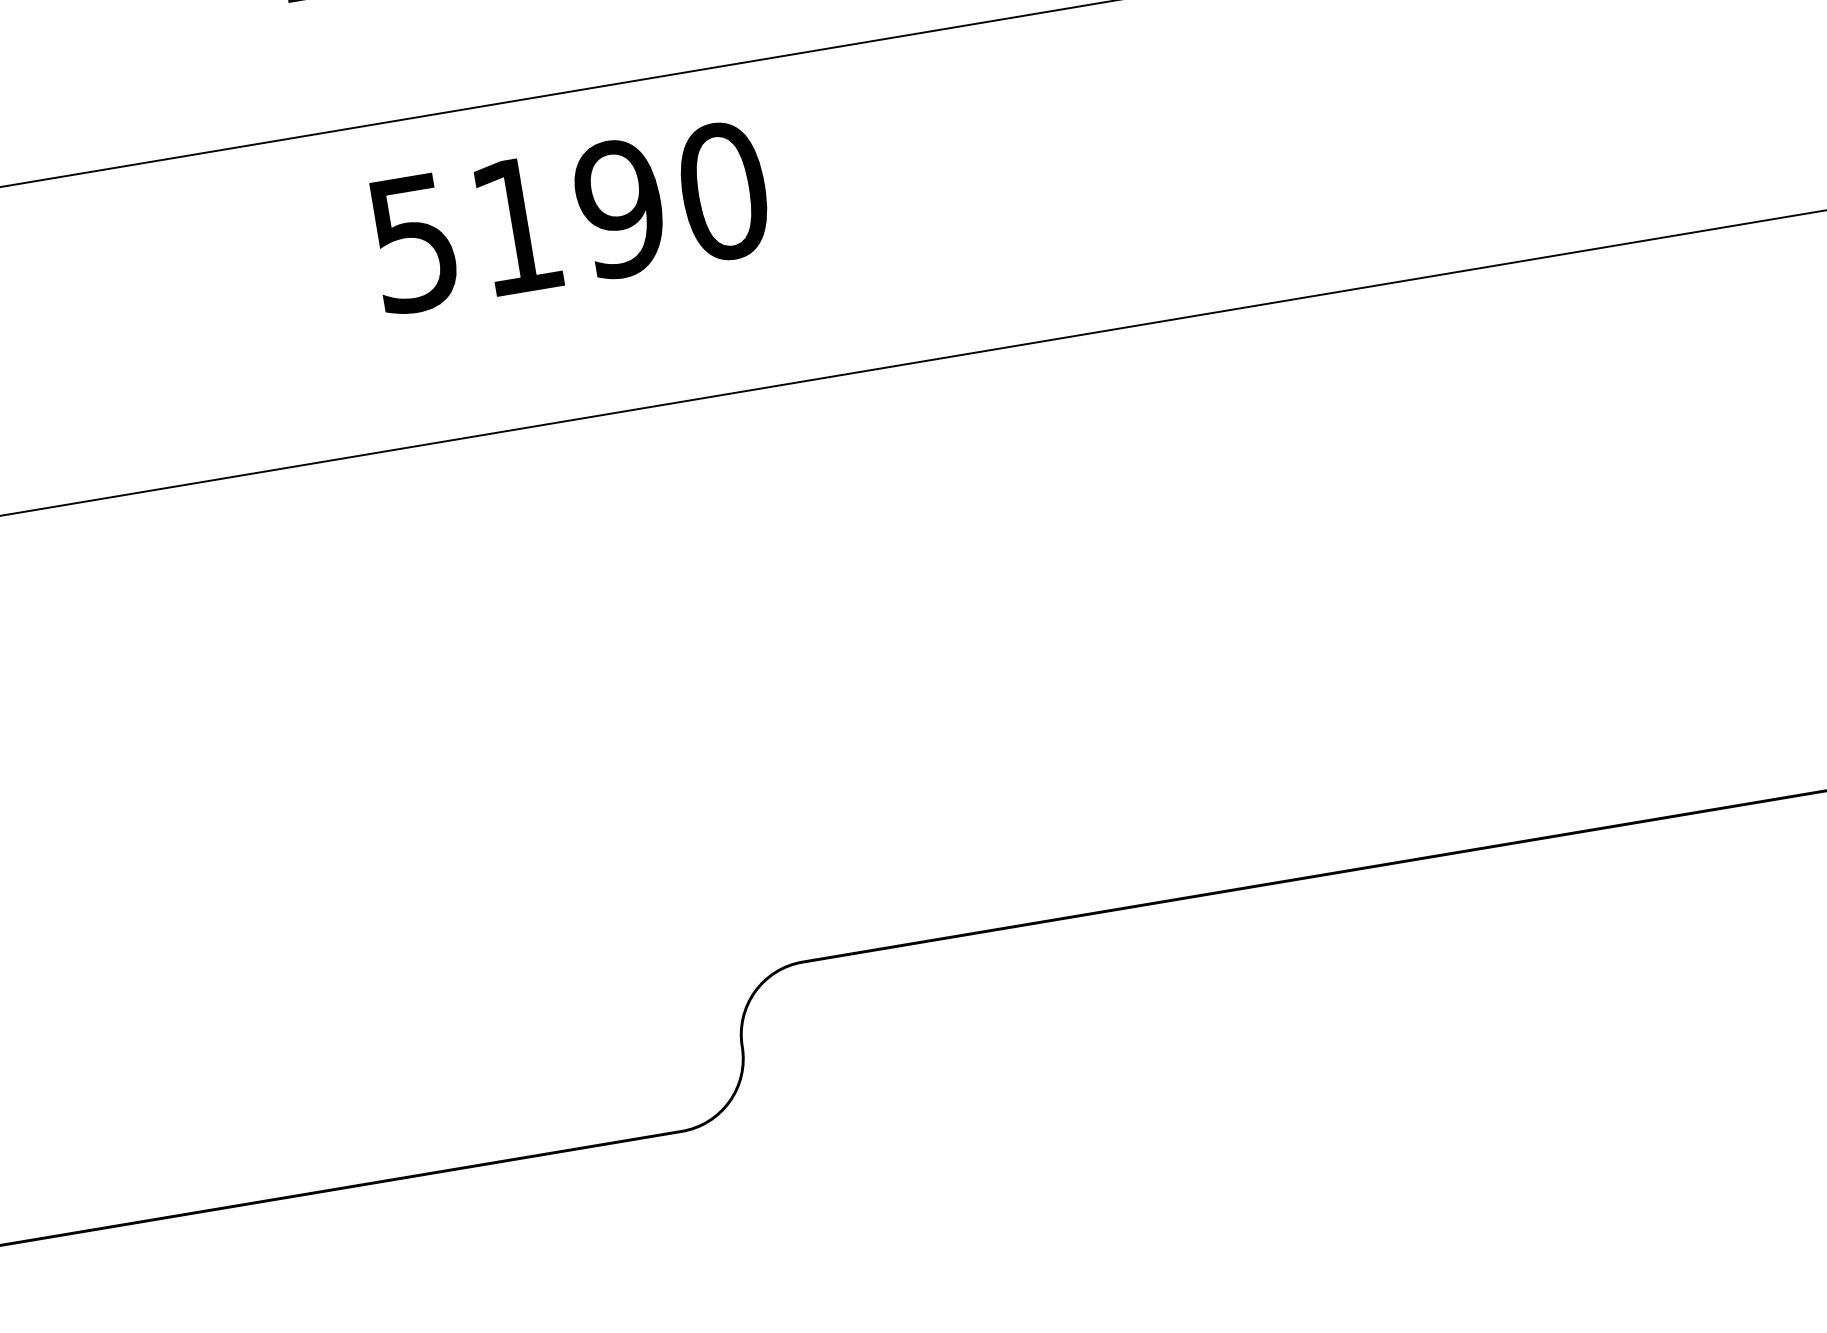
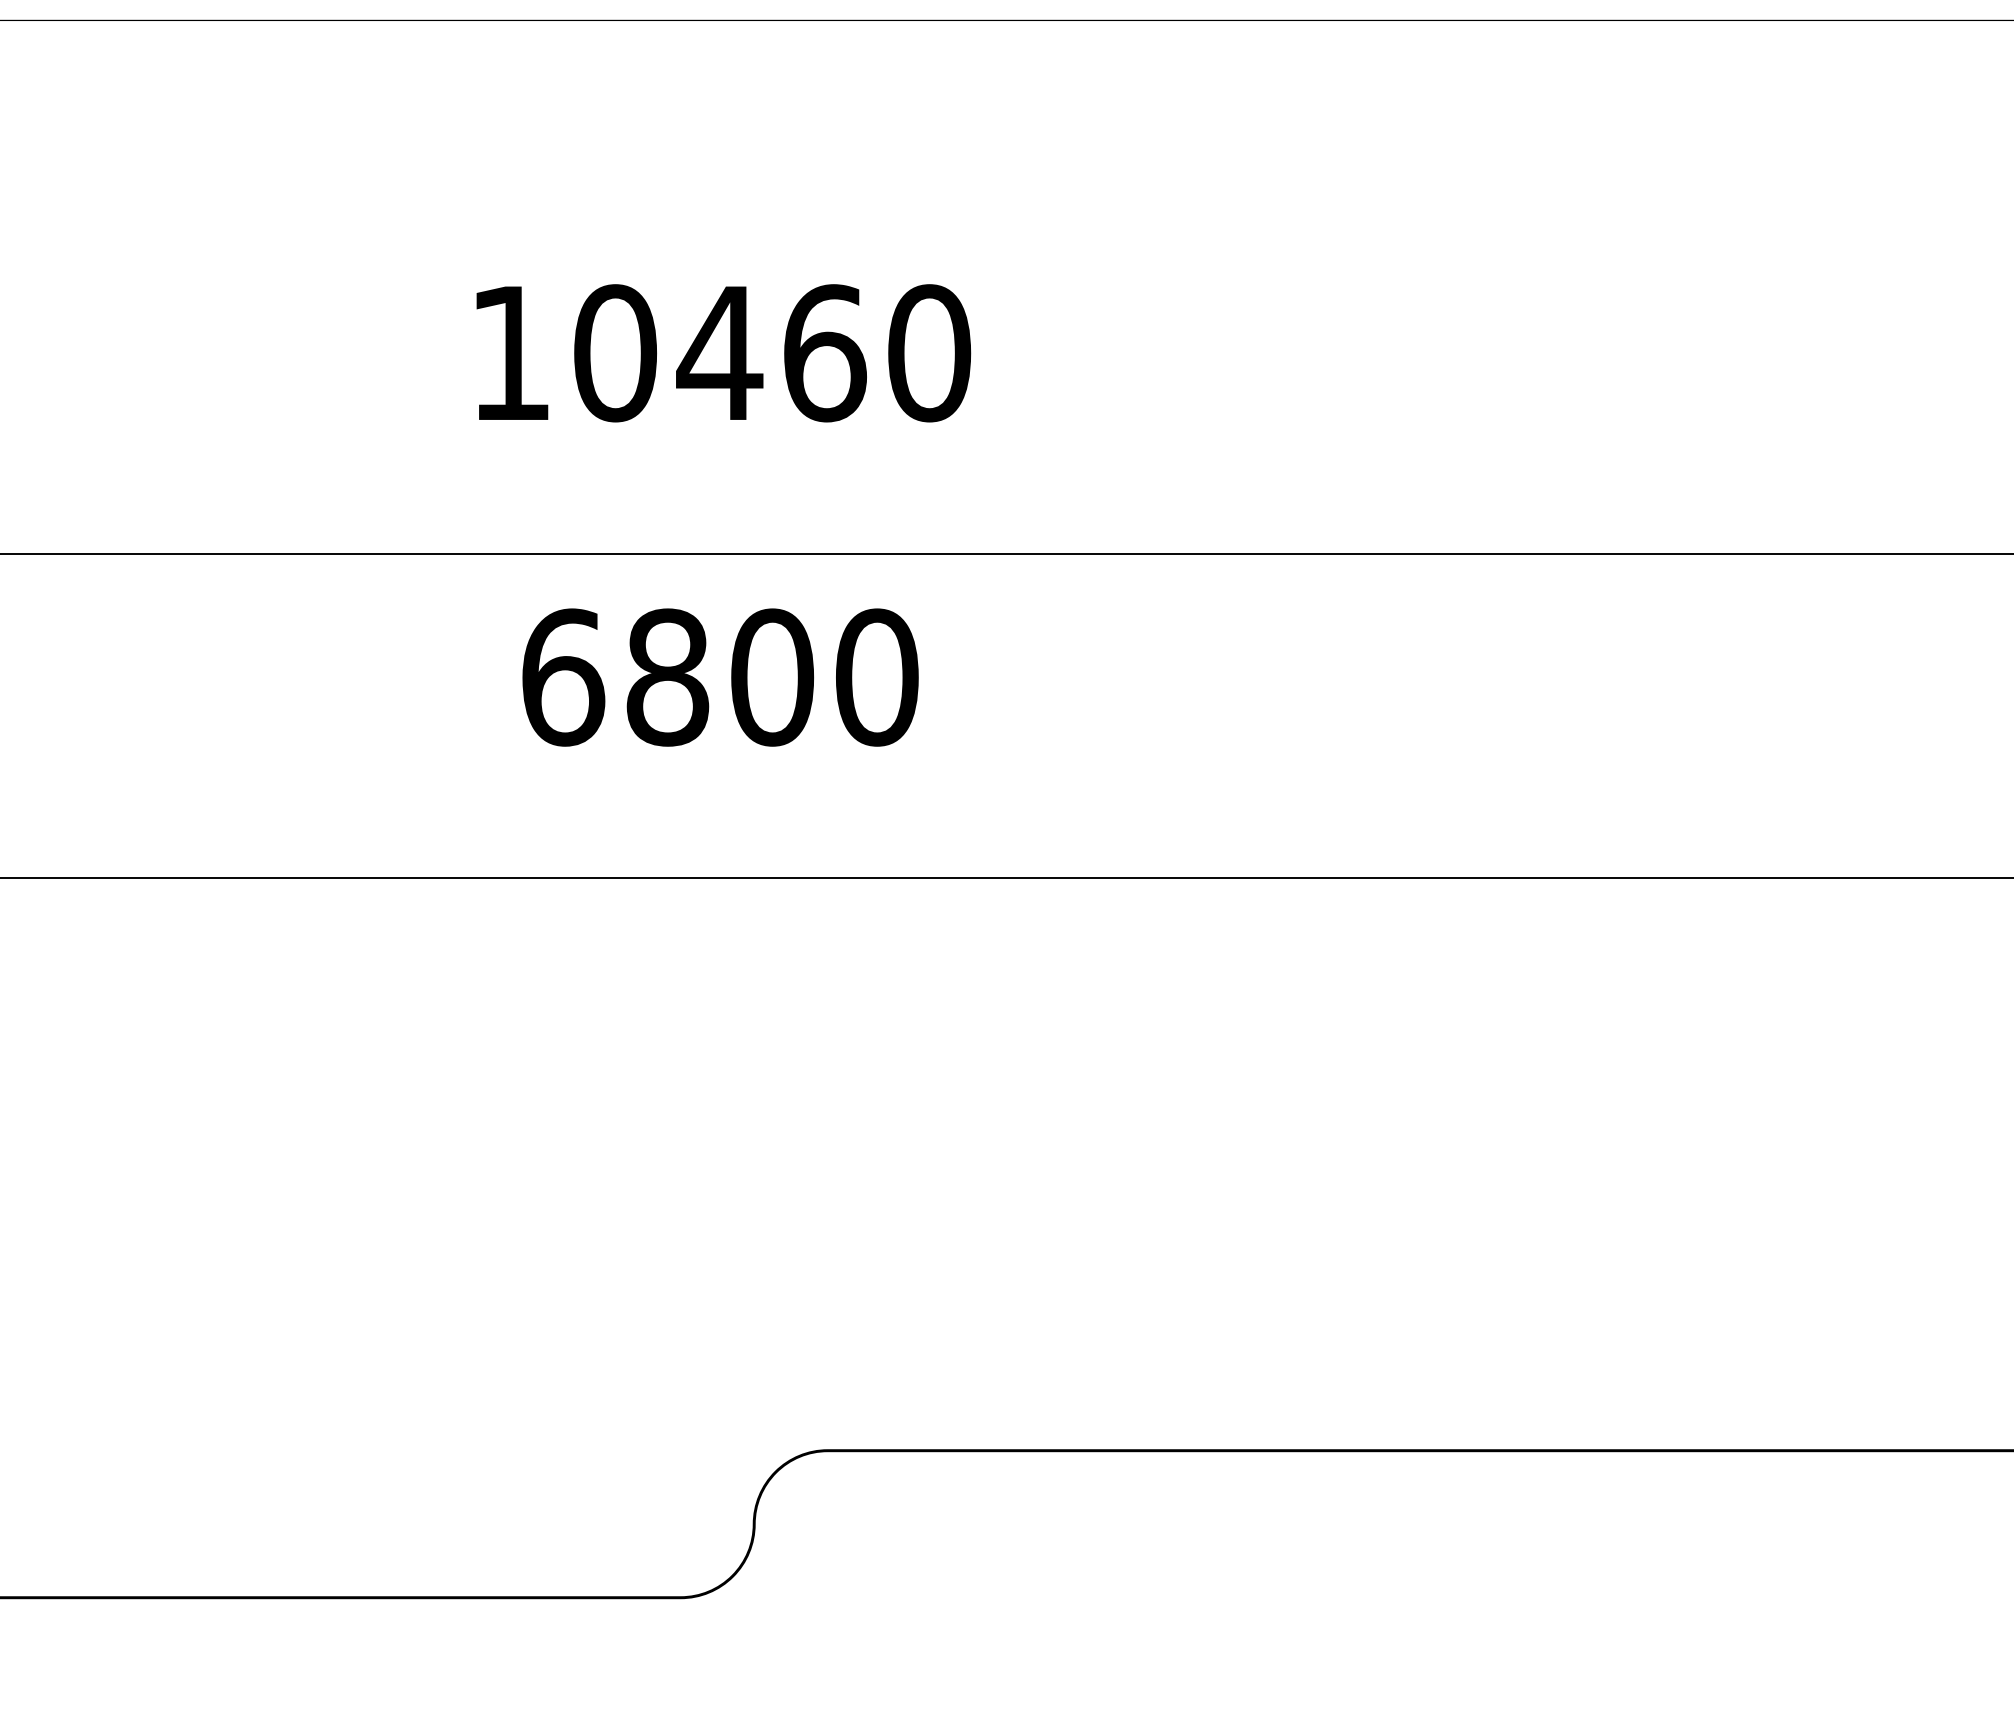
text: (517, 225) -> (668, 677), 5190 -> 6800

